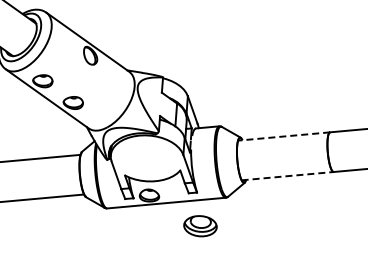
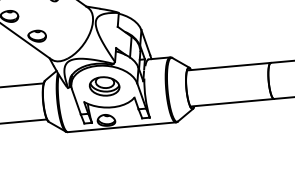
line: (283, 136) -> (228, 66), dashed -> solid
line: (288, 176) -> (232, 103), dashed -> solid
part: (200, 226) -> (104, 86), moved

